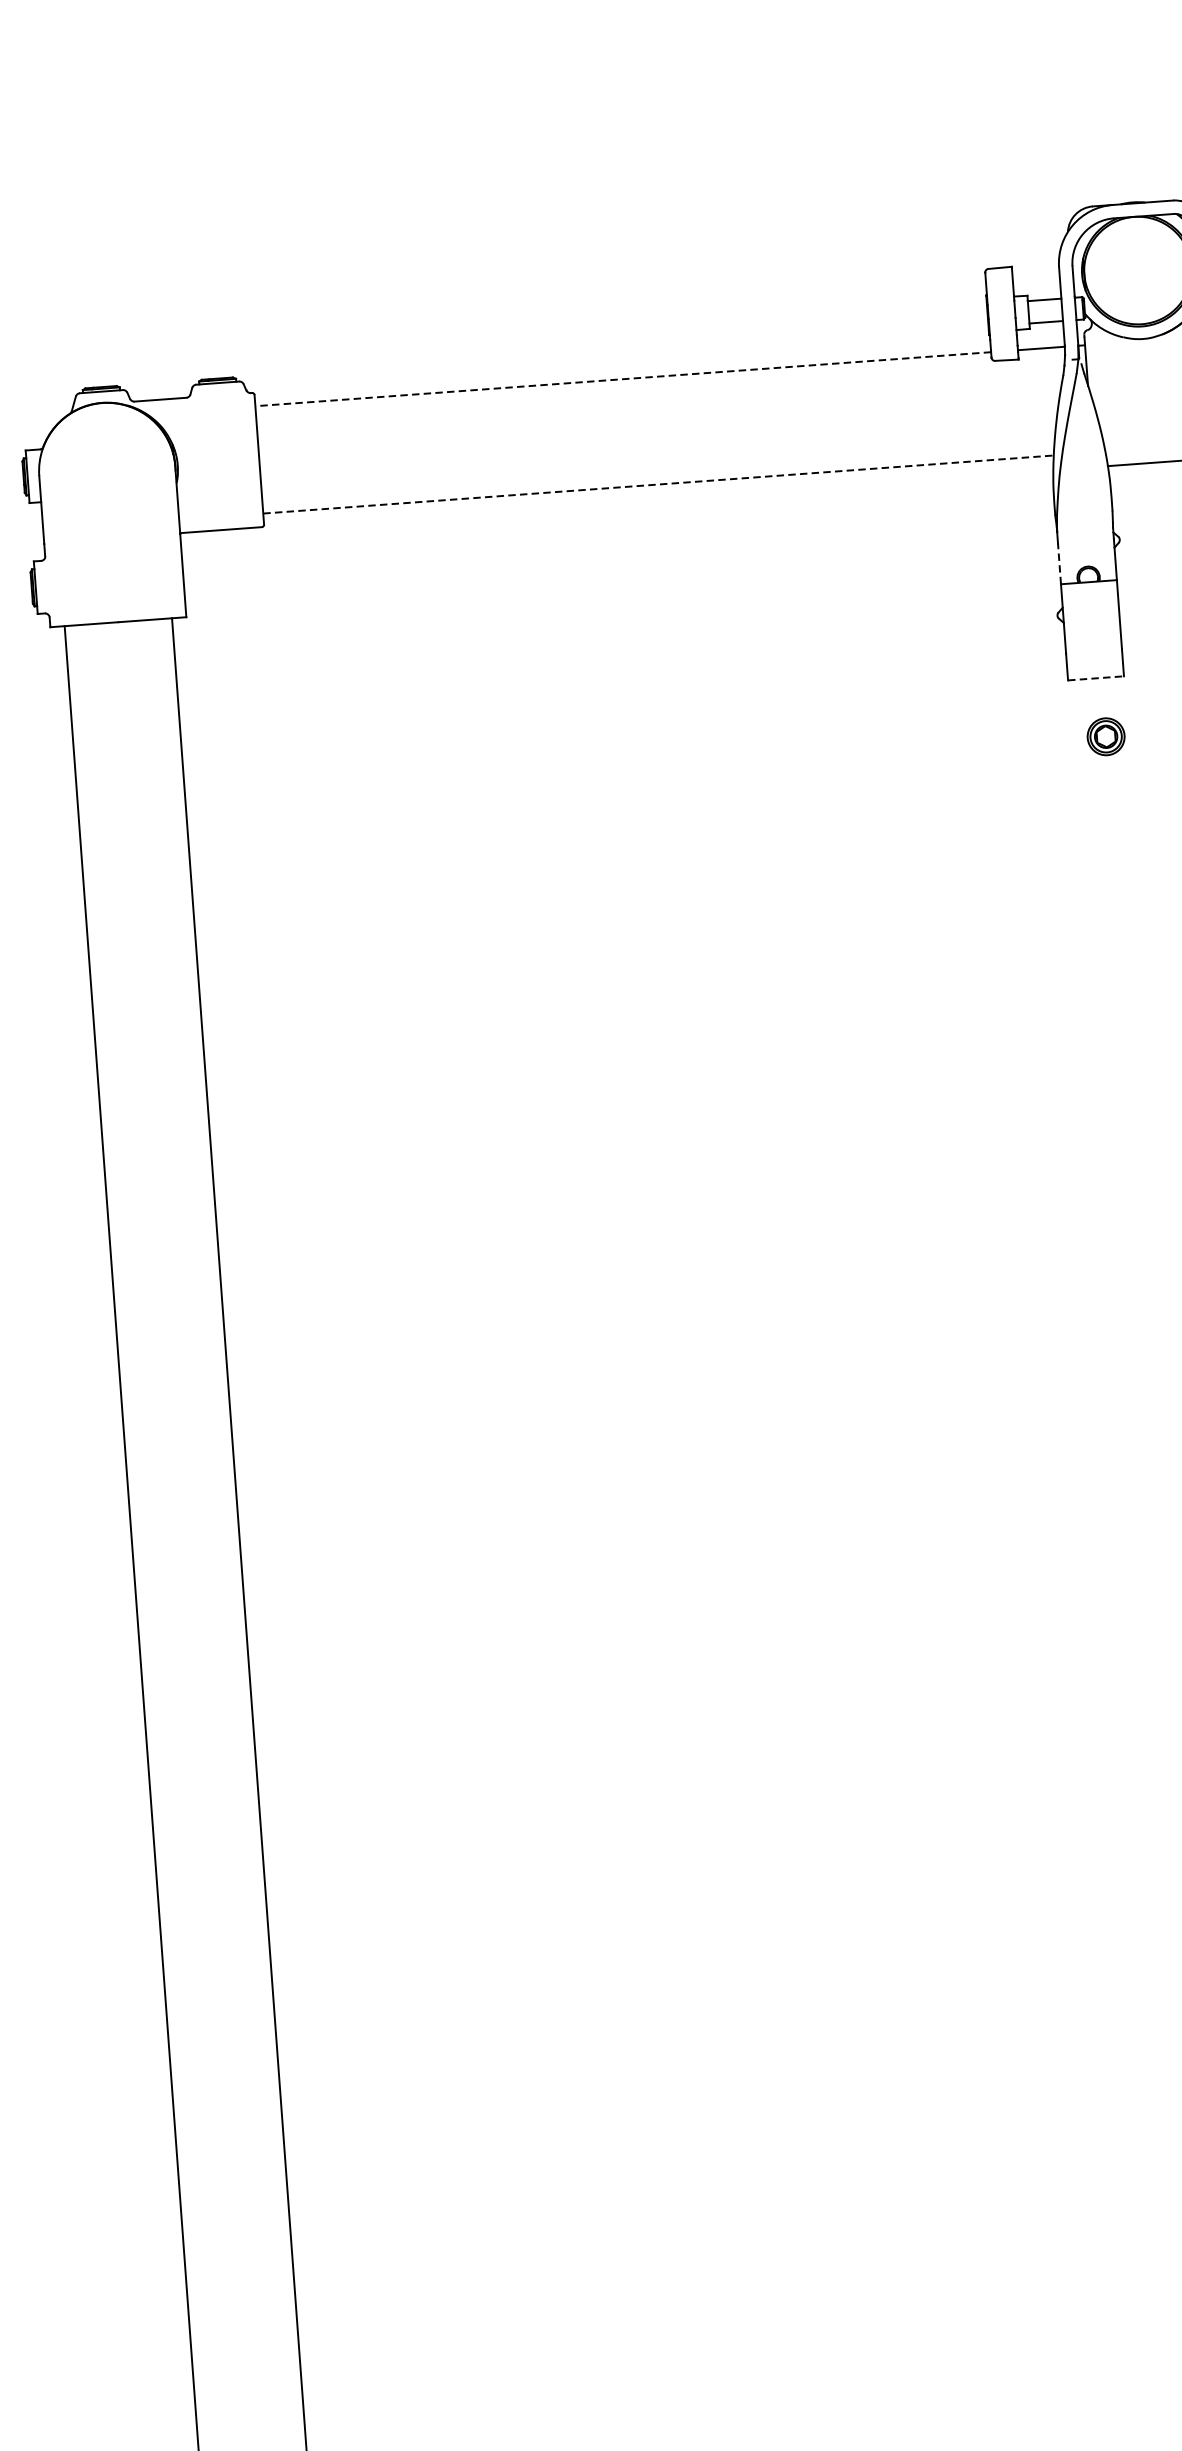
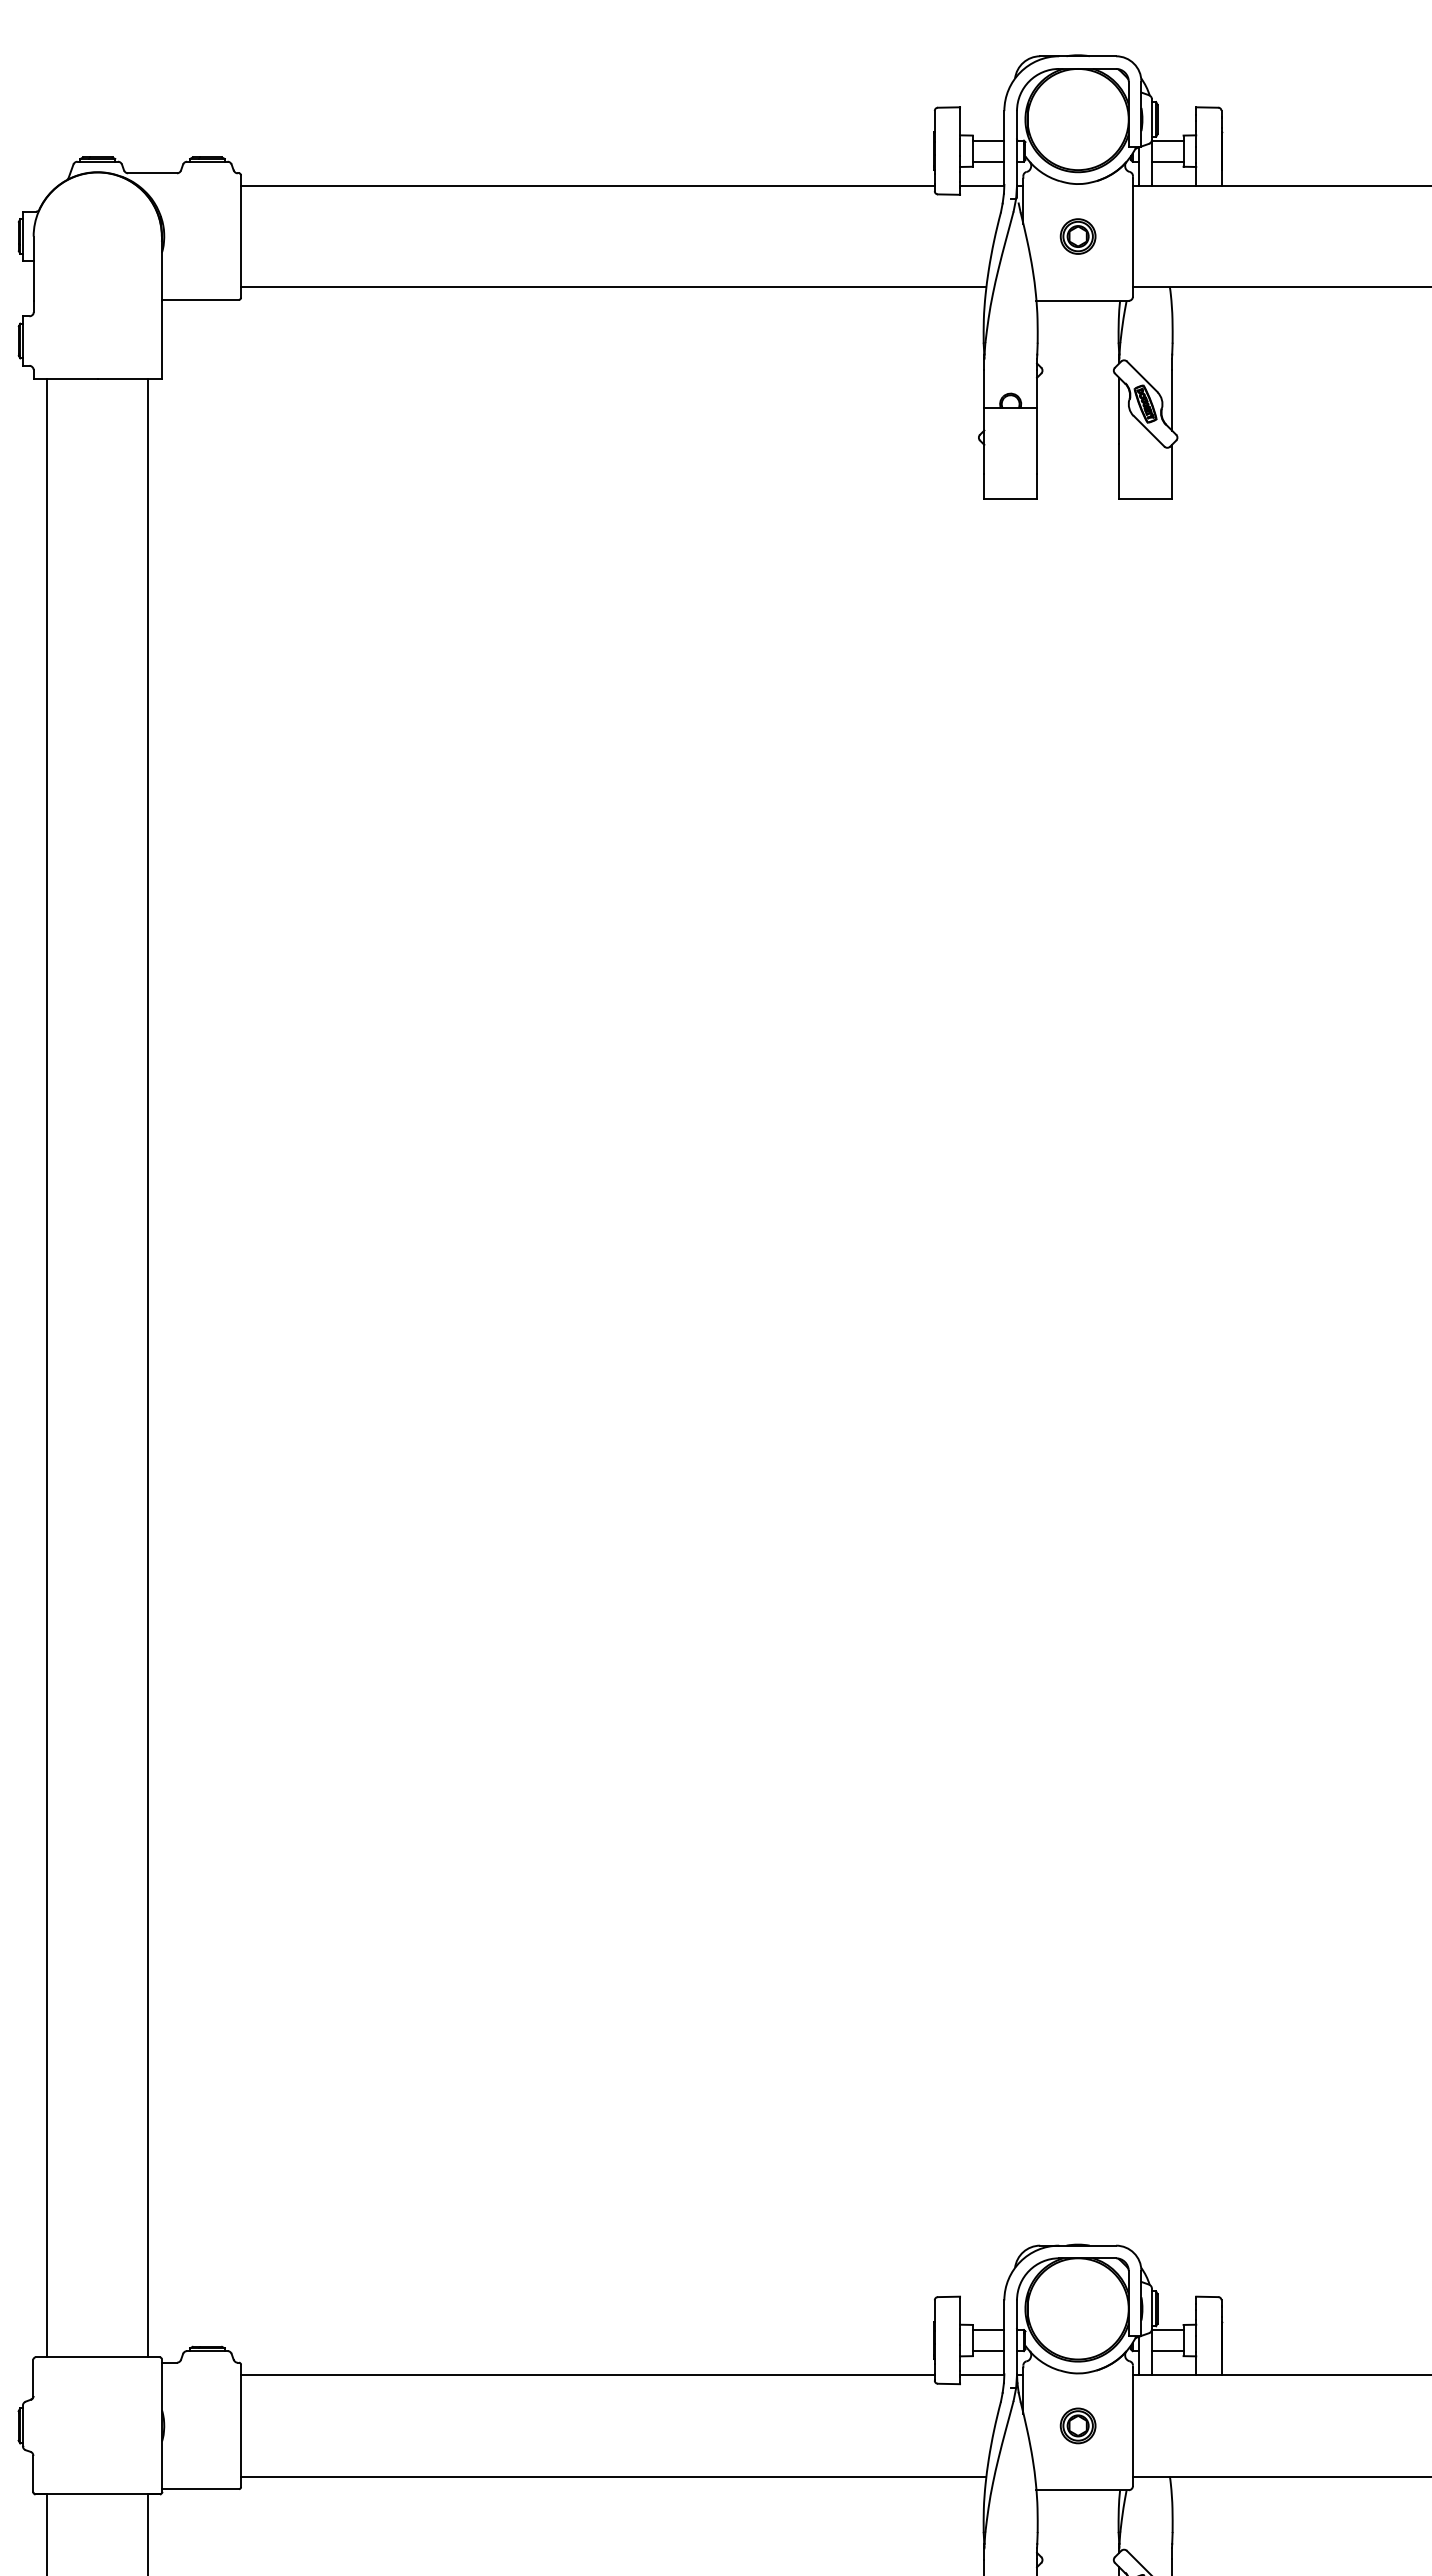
line: (622, 378) -> (587, 185), dashed -> solid
line: (658, 484) -> (613, 287), dashed -> solid
line: (1059, 563) -> (984, 388), dashed -> solid
line: (1096, 678) -> (1011, 499), dashed -> solid
part: (1105, 736) -> (1077, 236), moved

